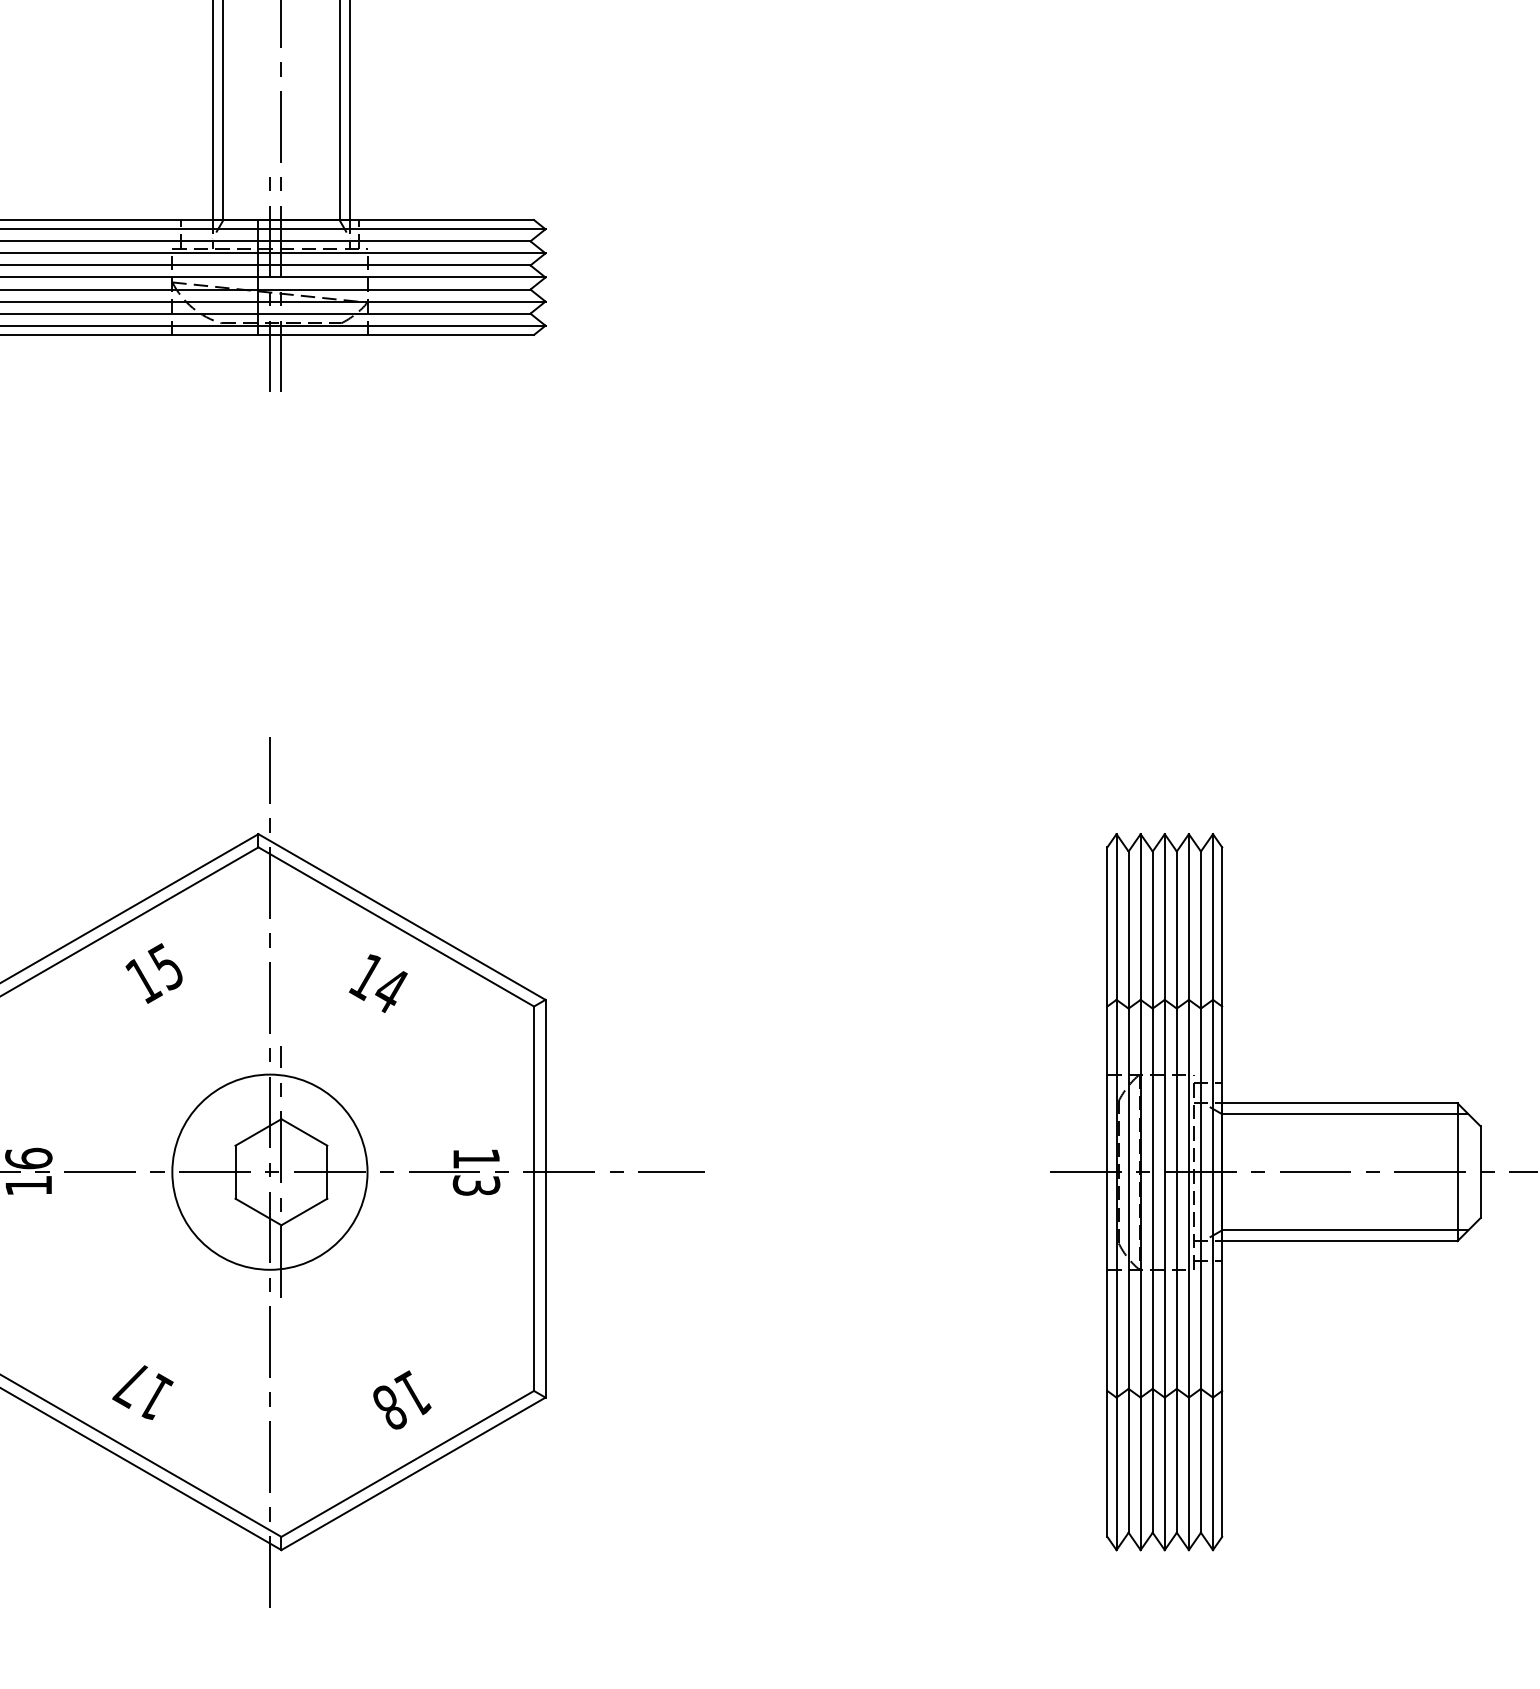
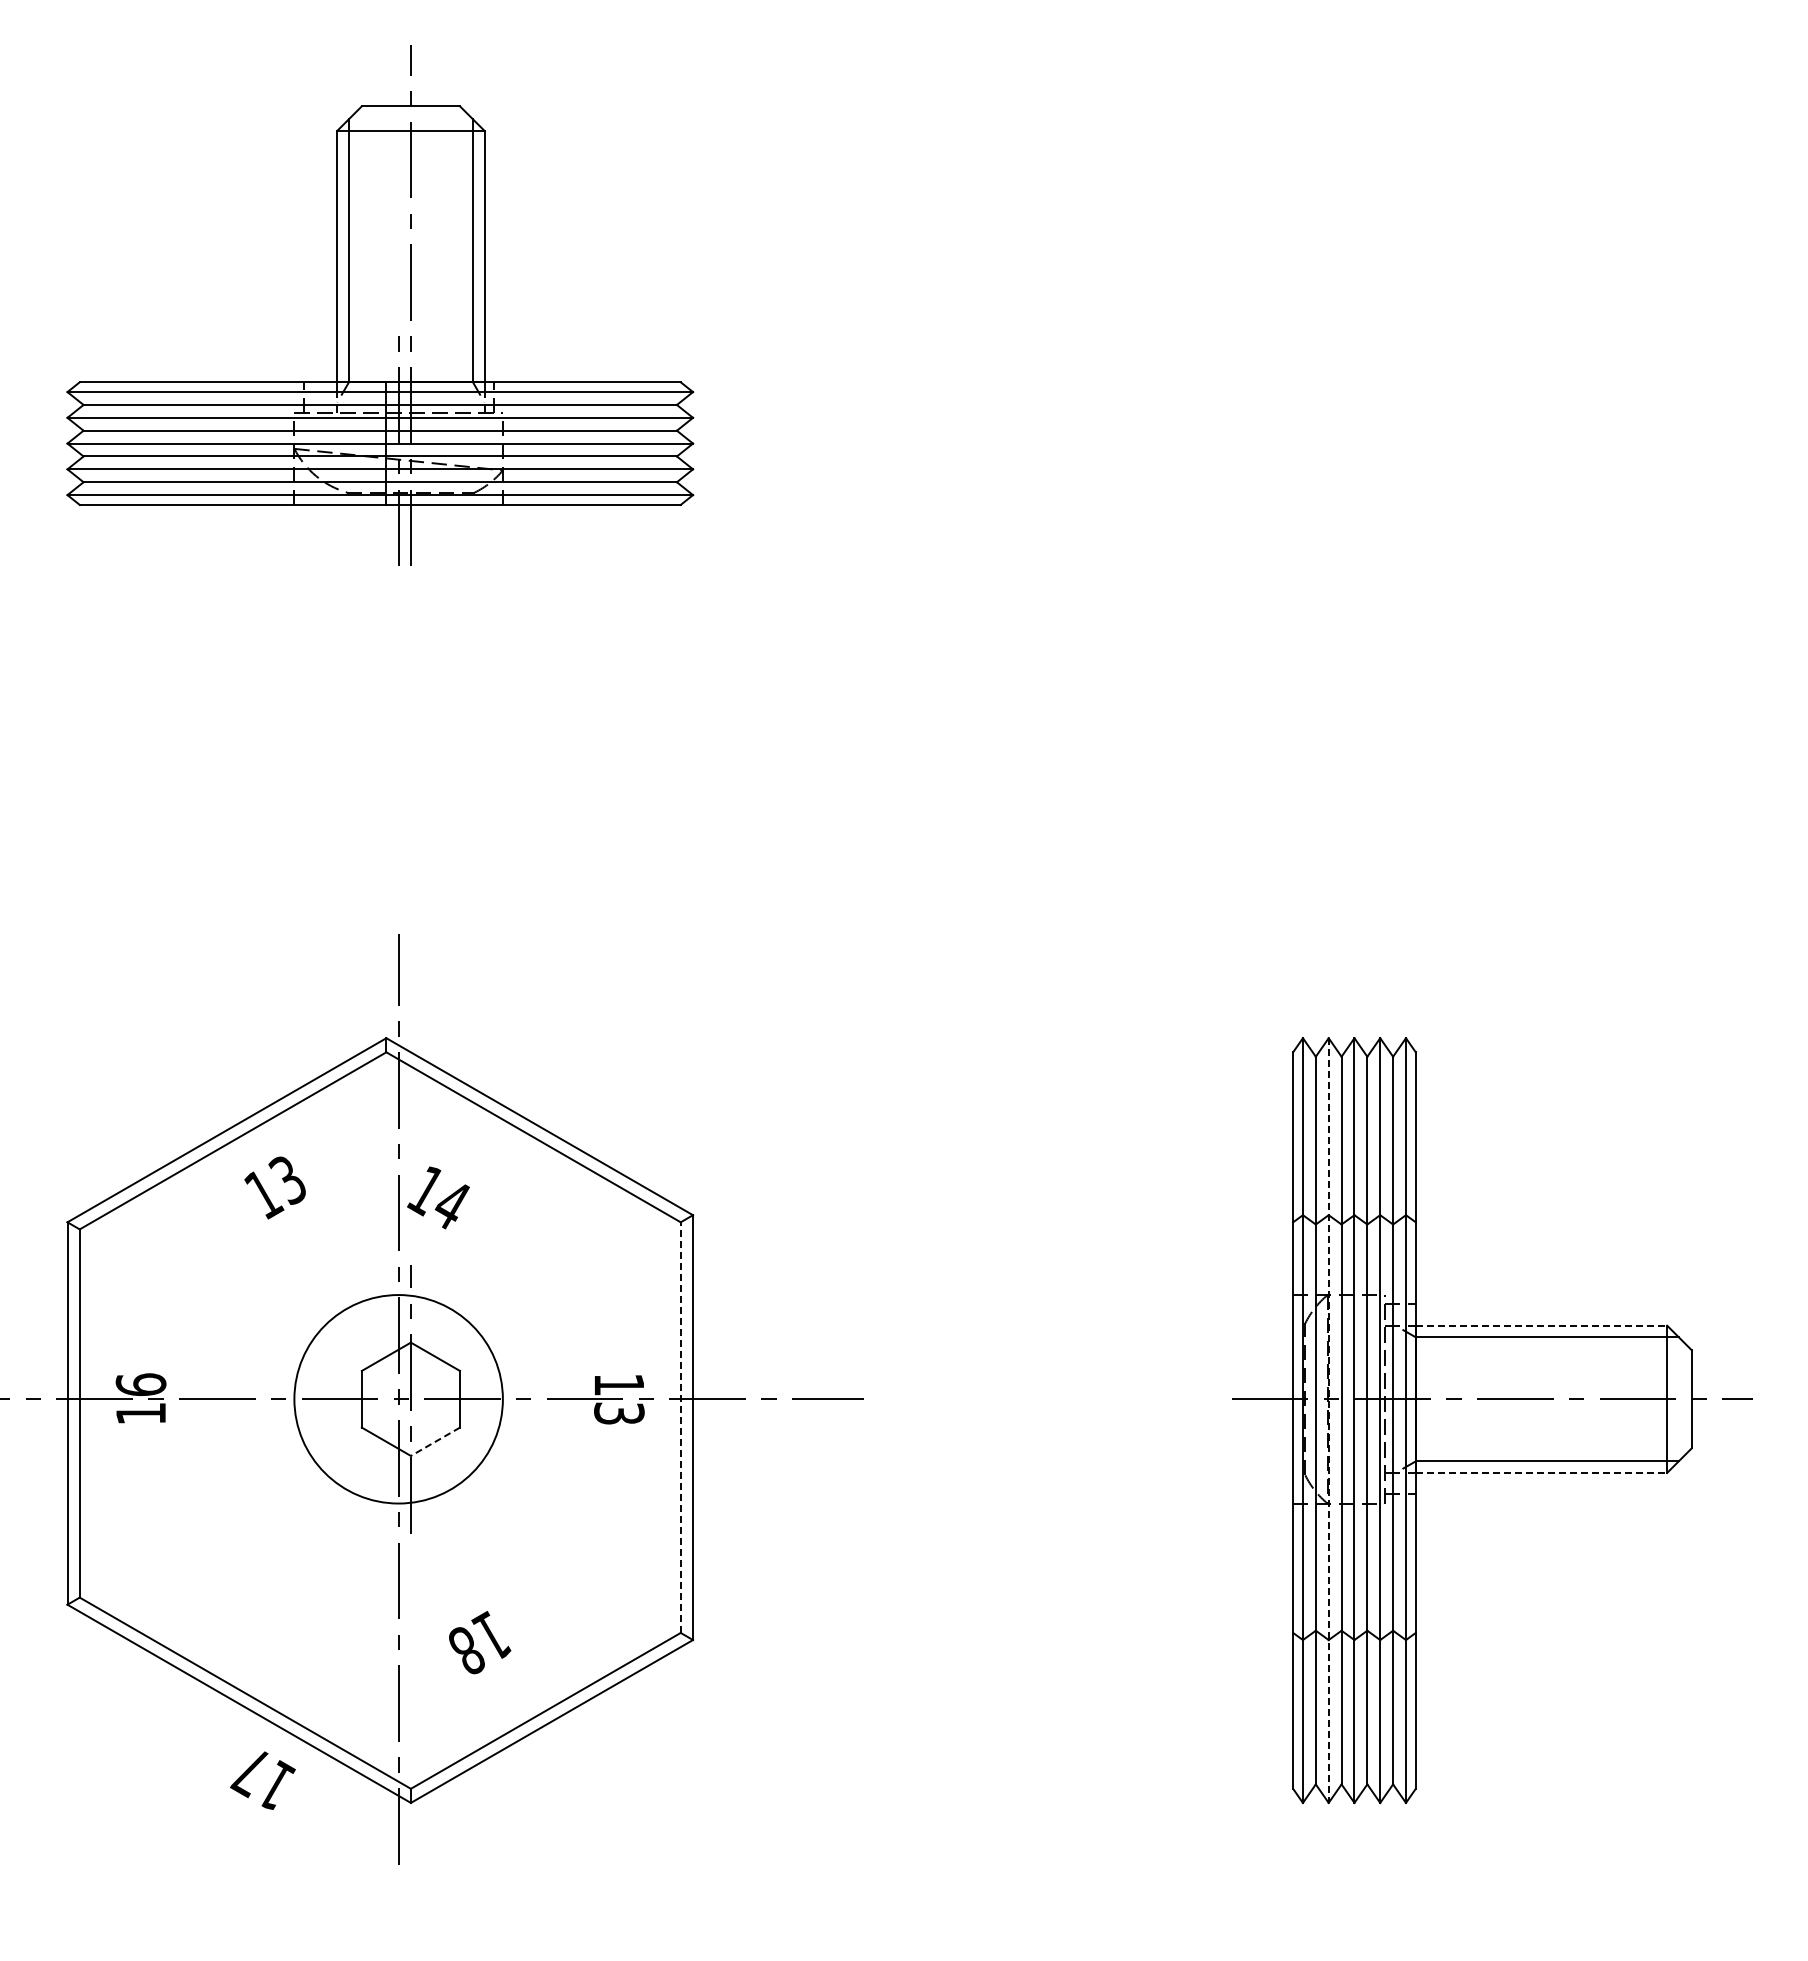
text: (164, 966) -> (286, 1179), 15 -> 13
text: (378, 983) -> (438, 1197), moved
line: (1339, 1103) -> (1541, 1325), solid -> dashed
line: (1140, 1193) -> (1328, 1421), solid -> dashed
line: (533, 1198) -> (680, 1427), solid -> dashed
line: (304, 1212) -> (435, 1442), solid -> dashed
line: (1339, 1240) -> (1541, 1472), solid -> dashed
text: (142, 1392) -> (262, 1780), moved
text: (402, 1399) -> (480, 1642), moved

